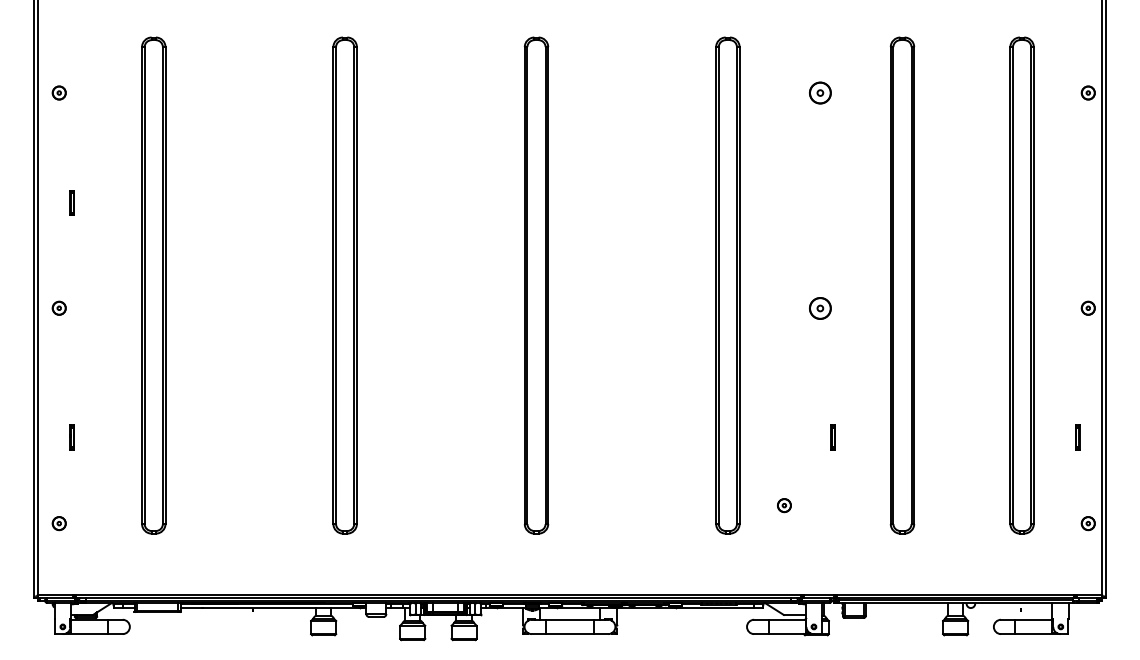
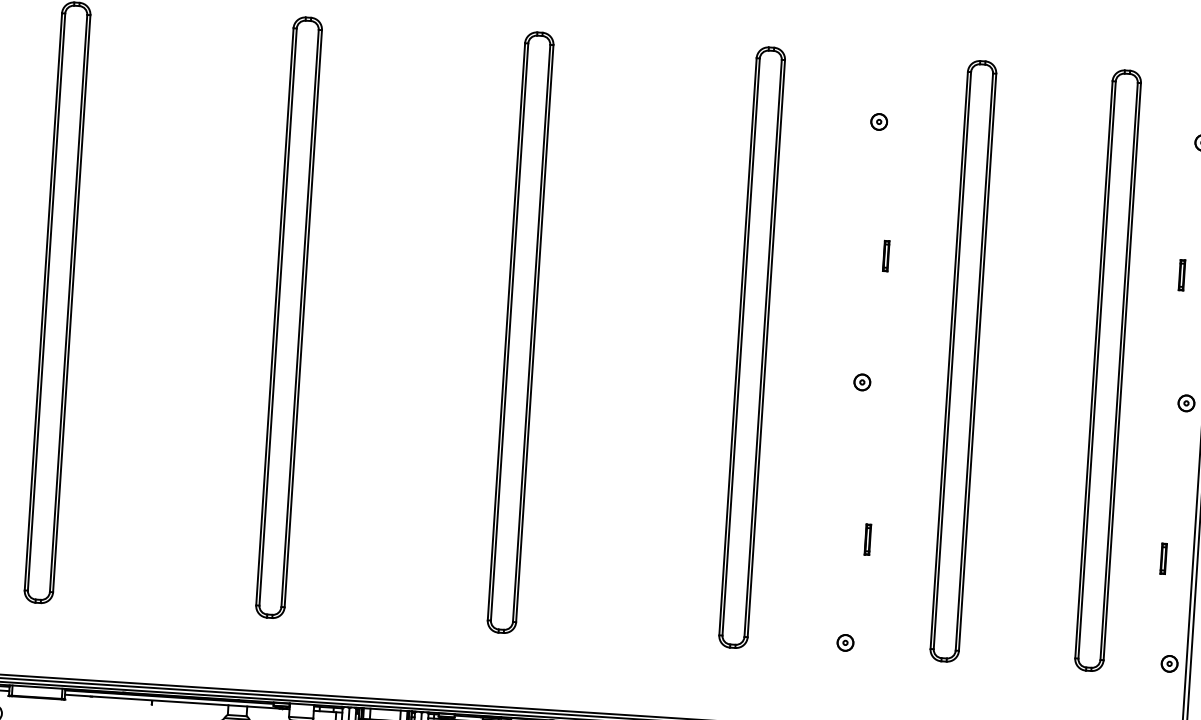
part: (820, 92) -> (879, 121), size x0.62
part: (832, 202) -> (885, 255), added
part: (1077, 202) -> (1181, 274), added
part: (820, 307) -> (862, 381), size x0.62
part: (784, 505) -> (845, 642), moved

